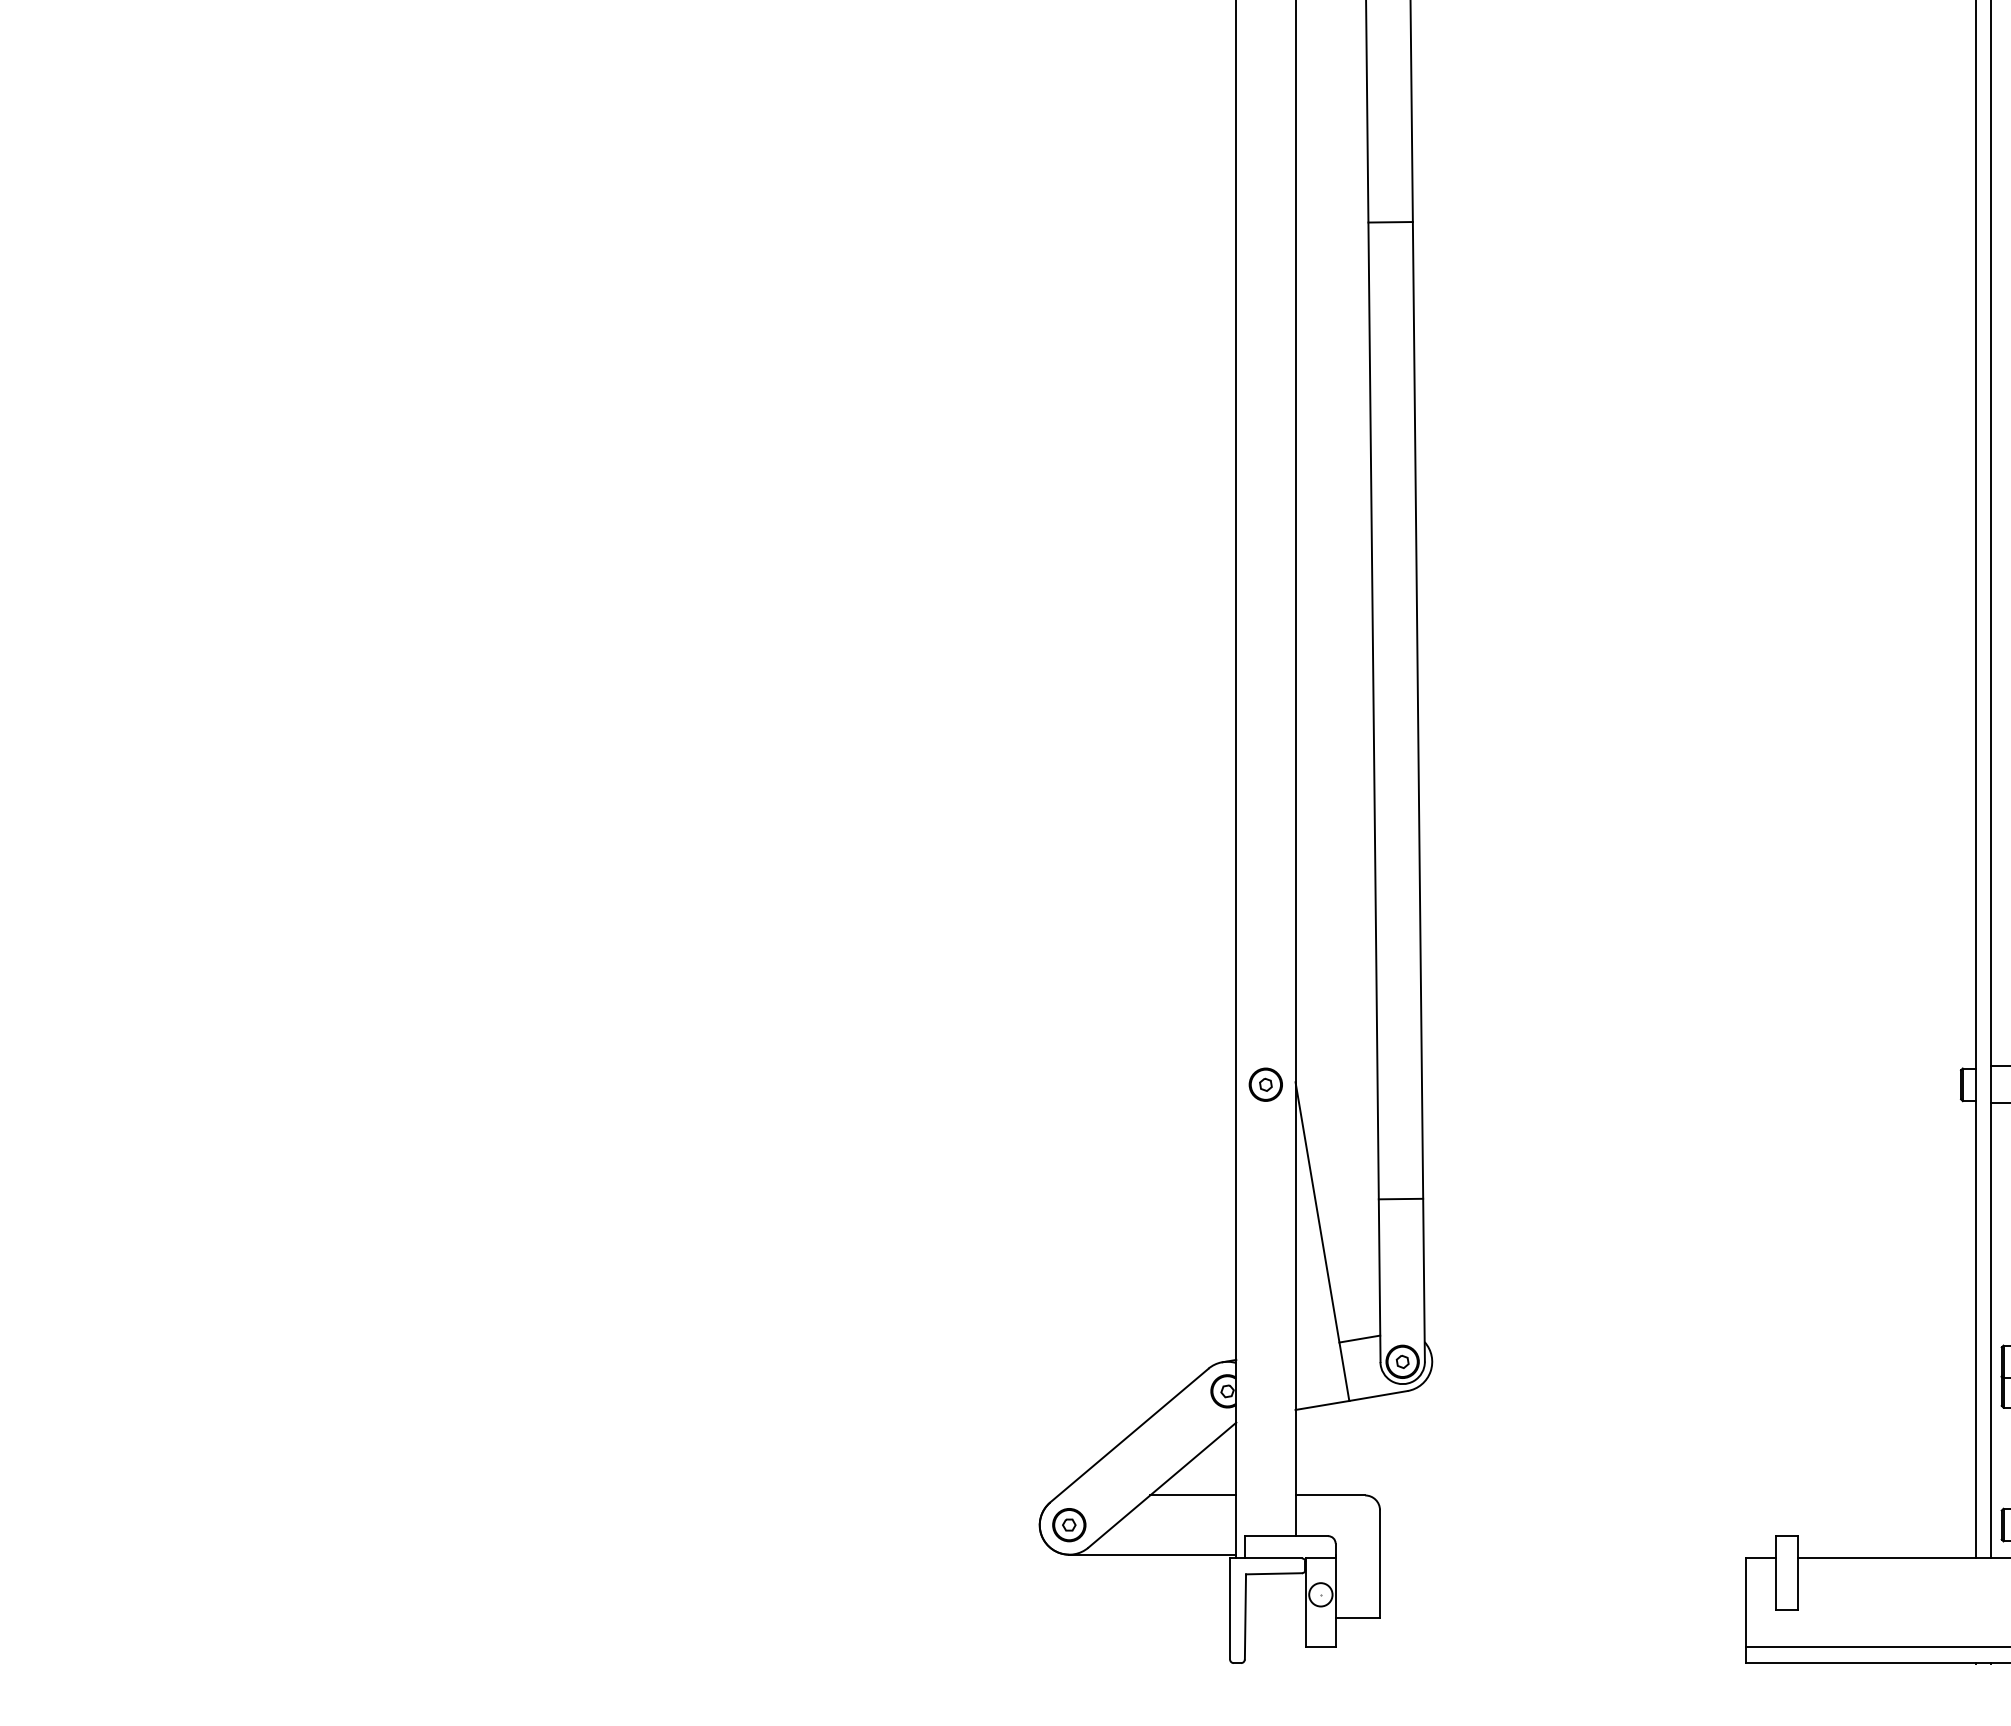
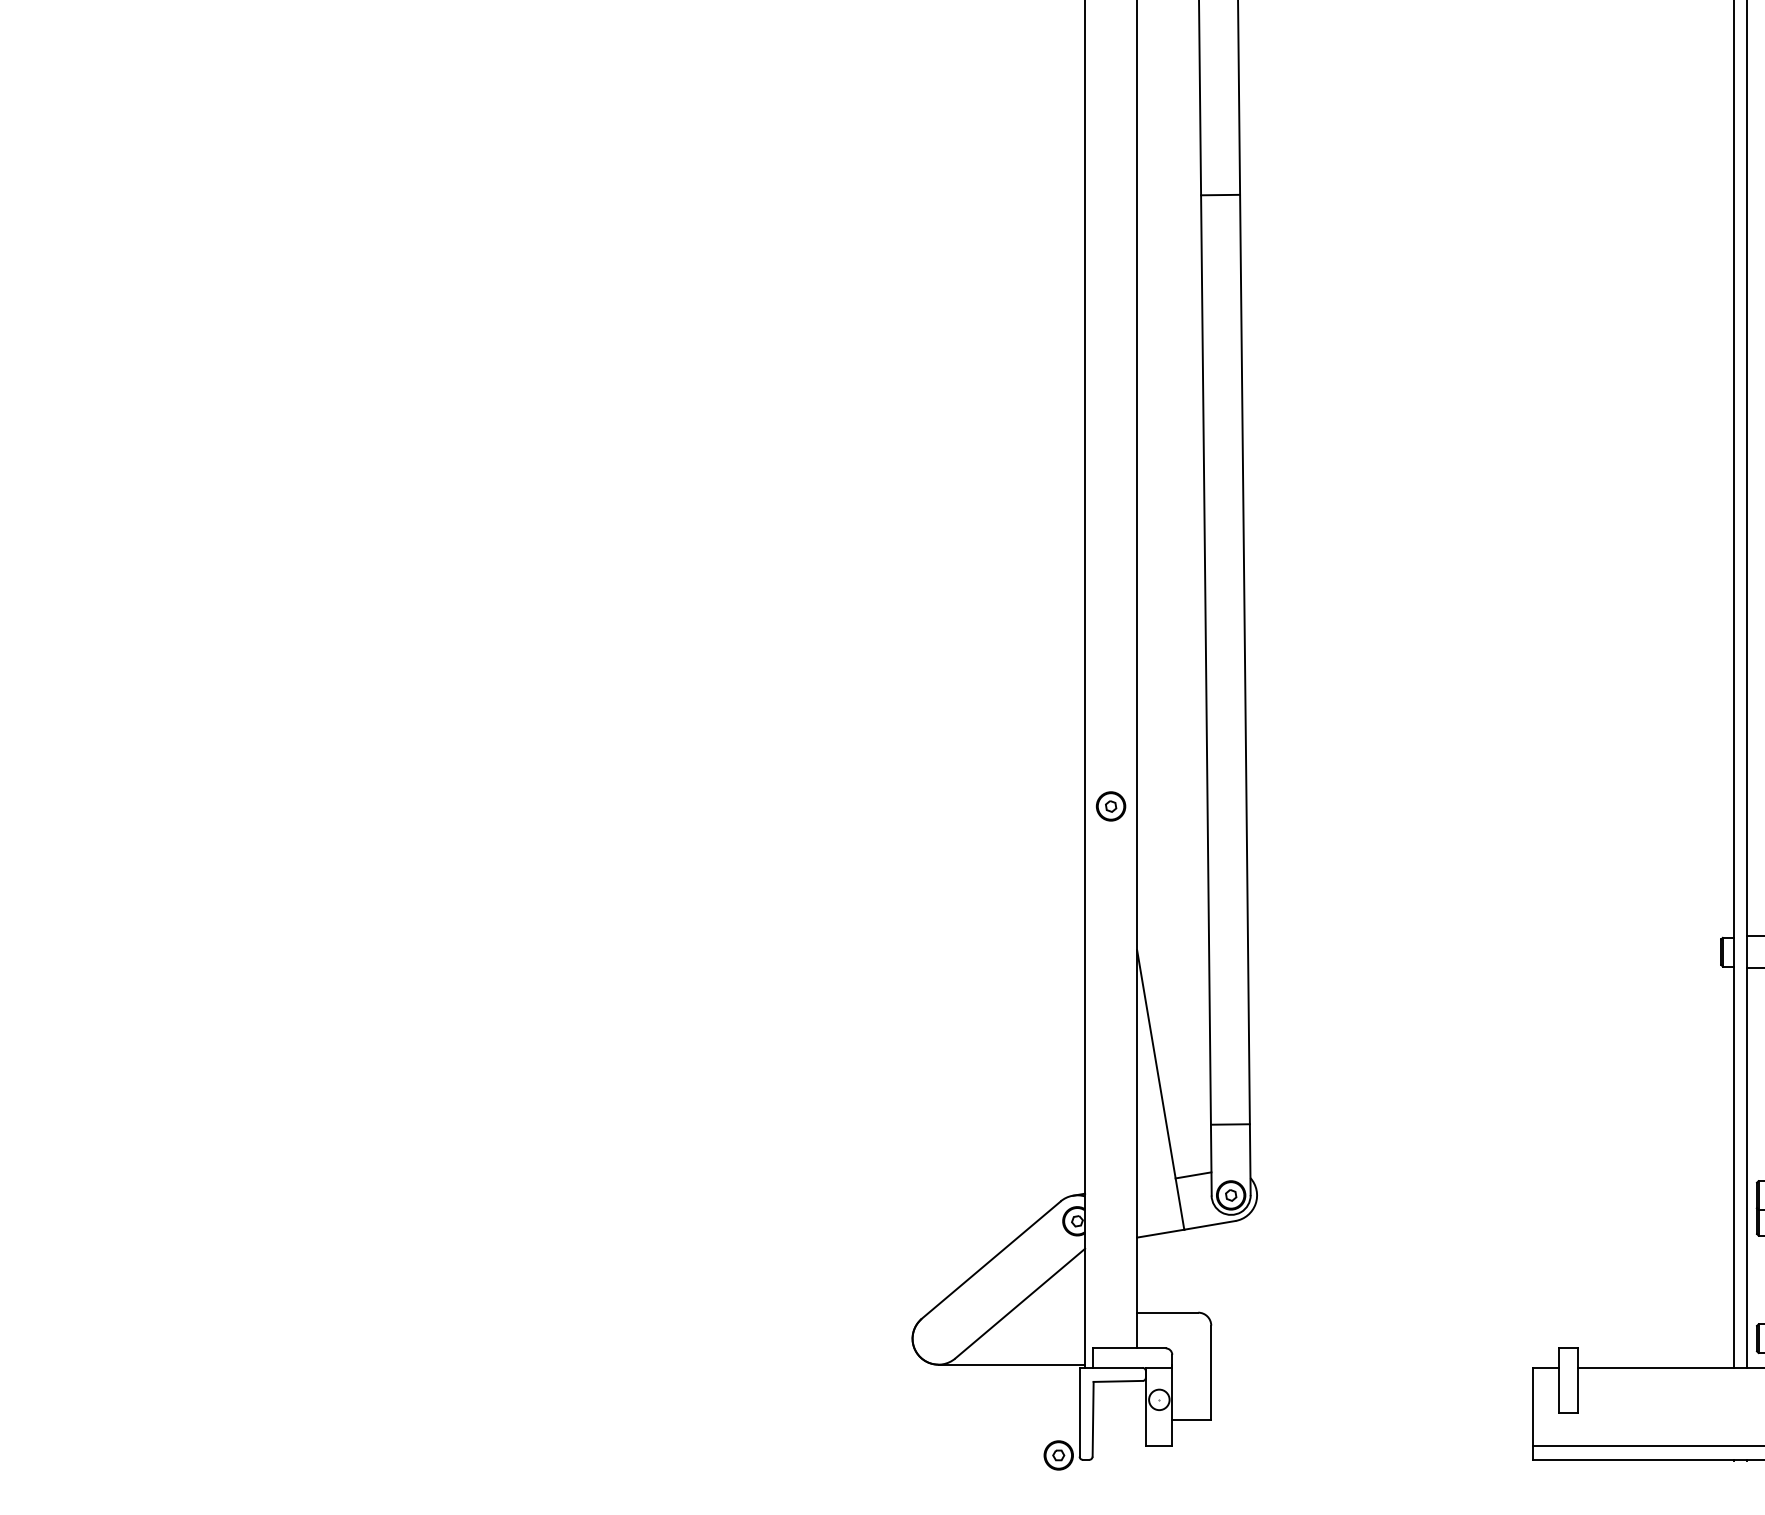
part: (1265, 1084) -> (1110, 806), moved
line: (1400, 1198) -> (1230, 1123), moved
line: (1193, 1495) -> (1047, 1312), removed
part: (1069, 1525) -> (1058, 1455), moved

